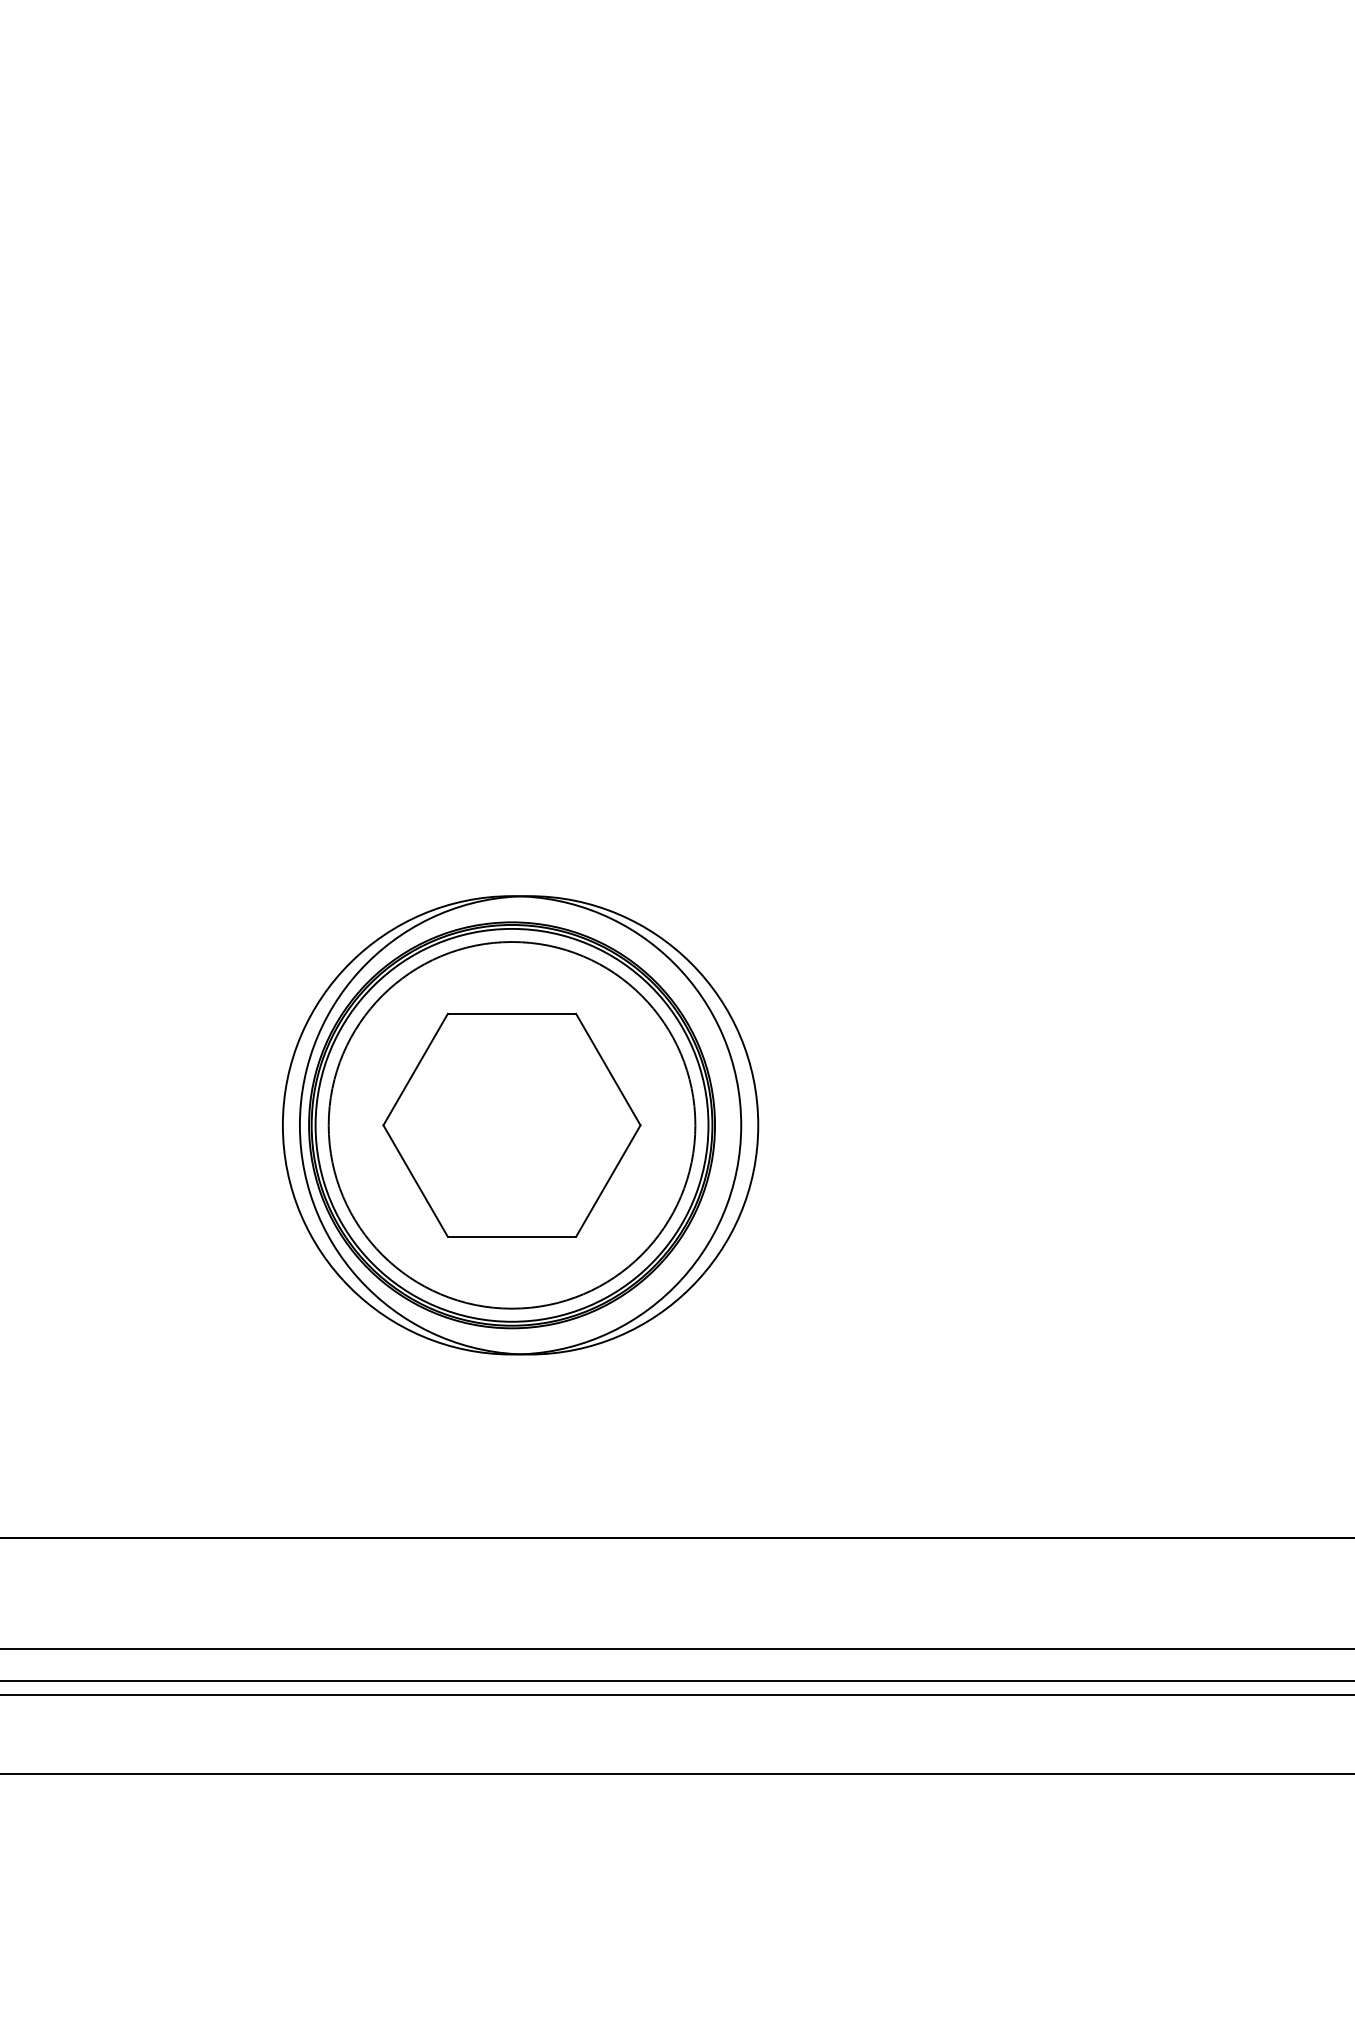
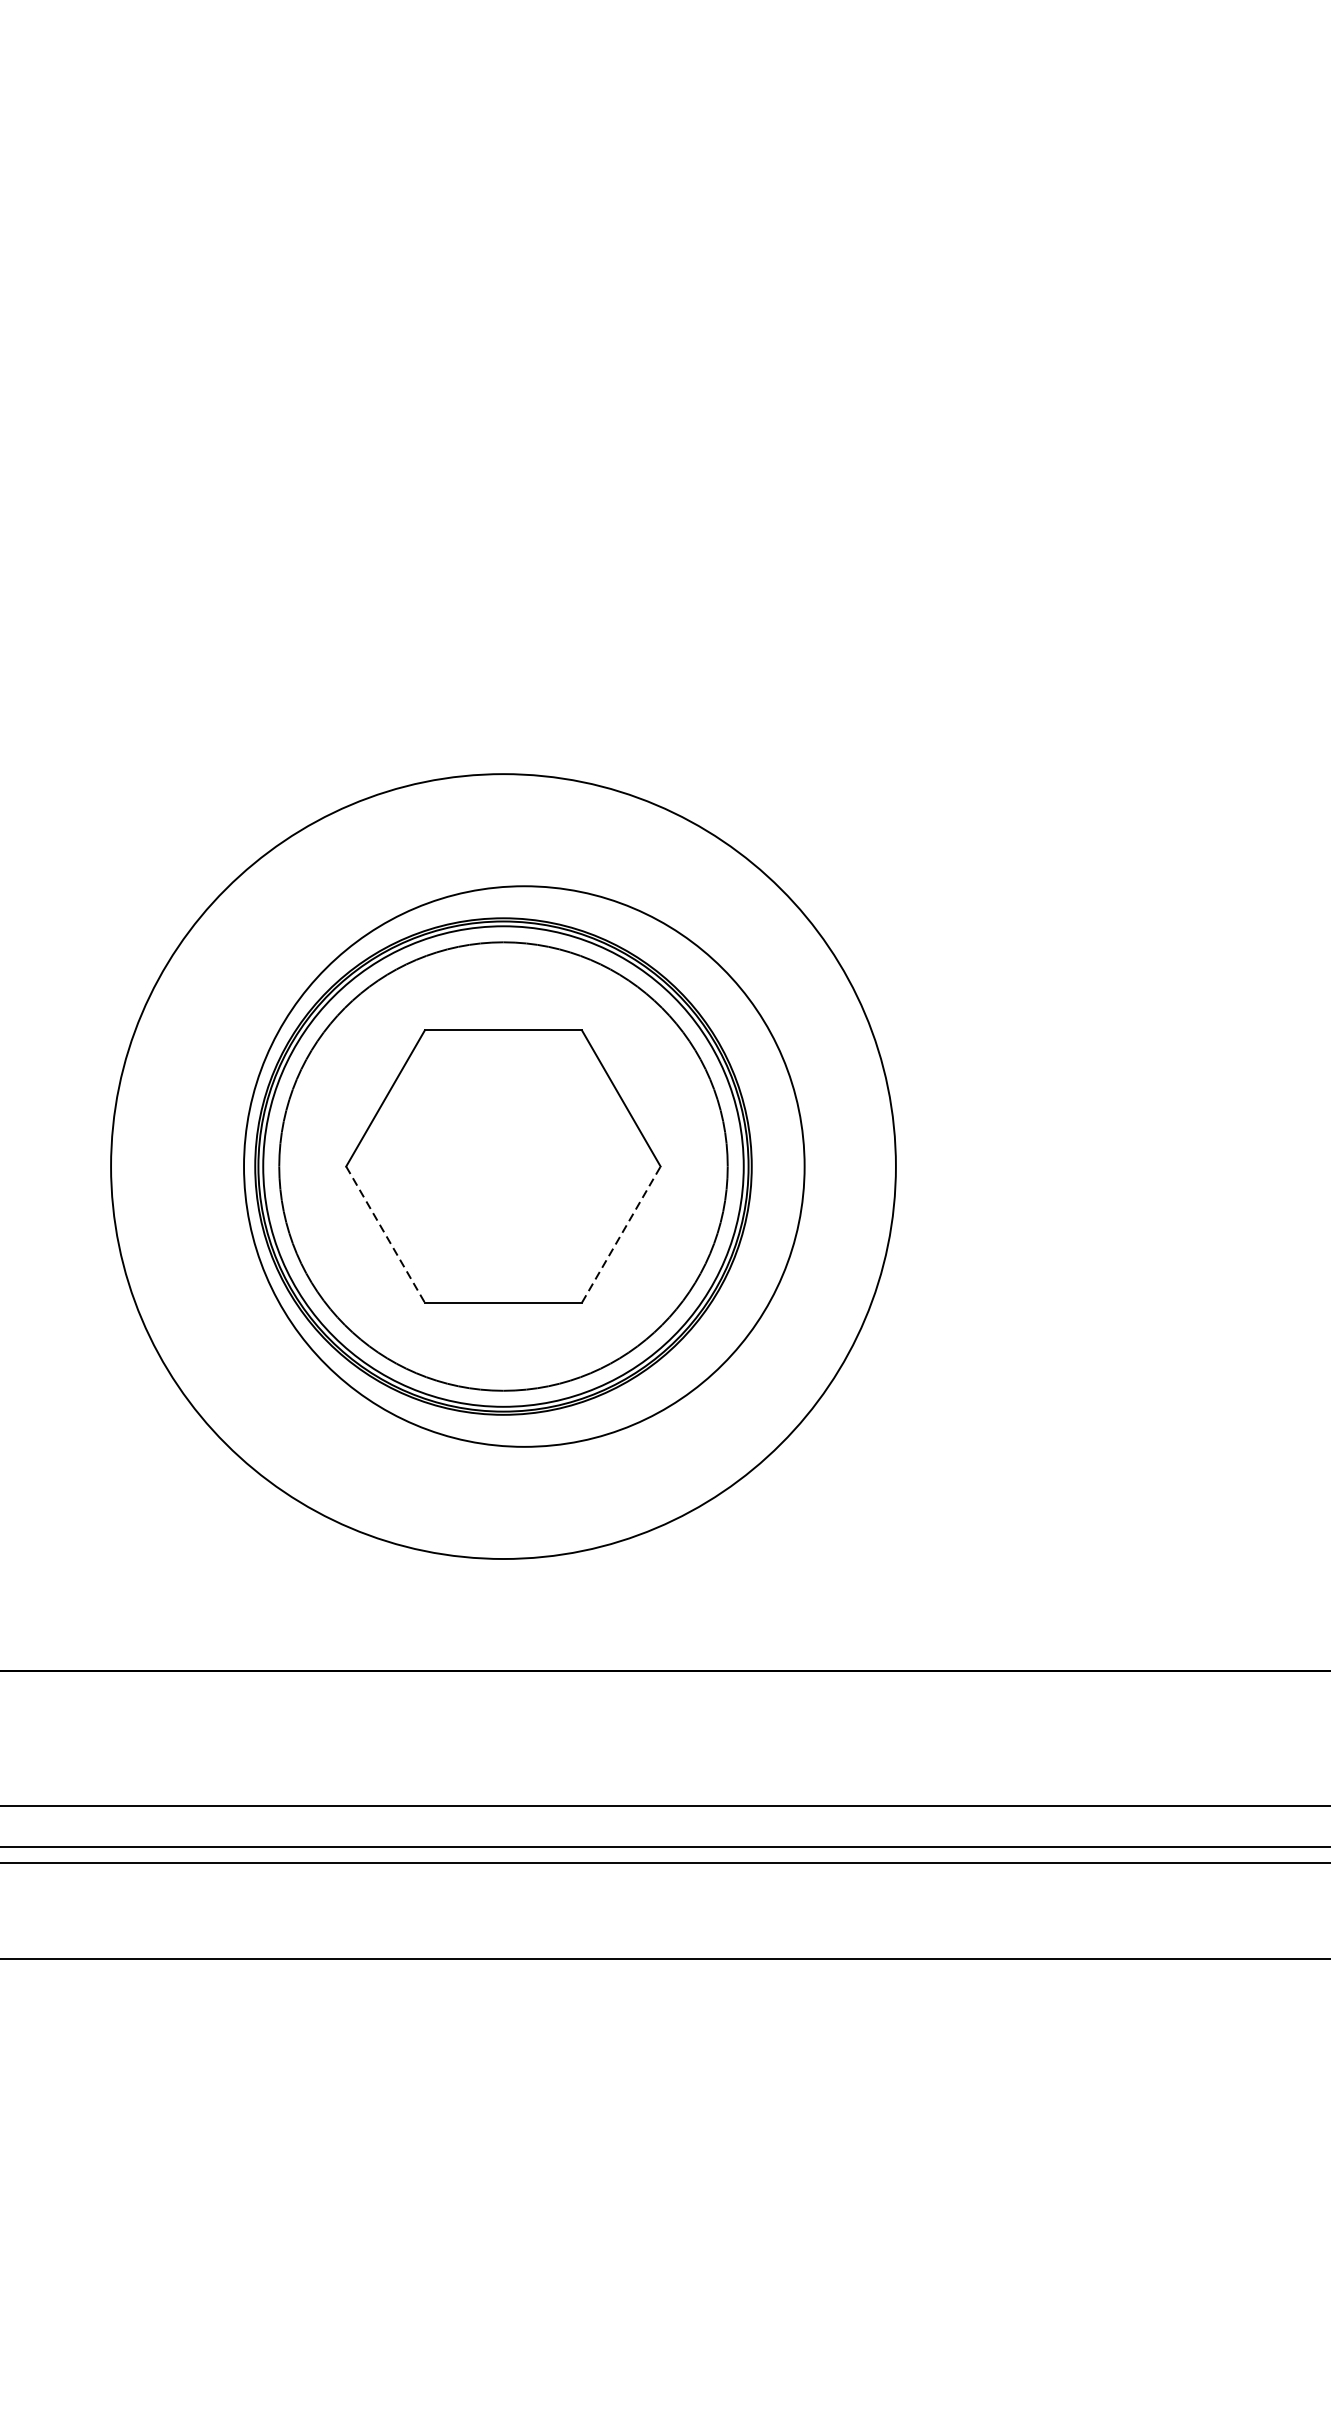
circle: (511, 1125) -> (502, 1166), size x1.4
line: (608, 1180) -> (621, 1234), solid -> dashed
line: (415, 1181) -> (385, 1235), solid -> dashed

